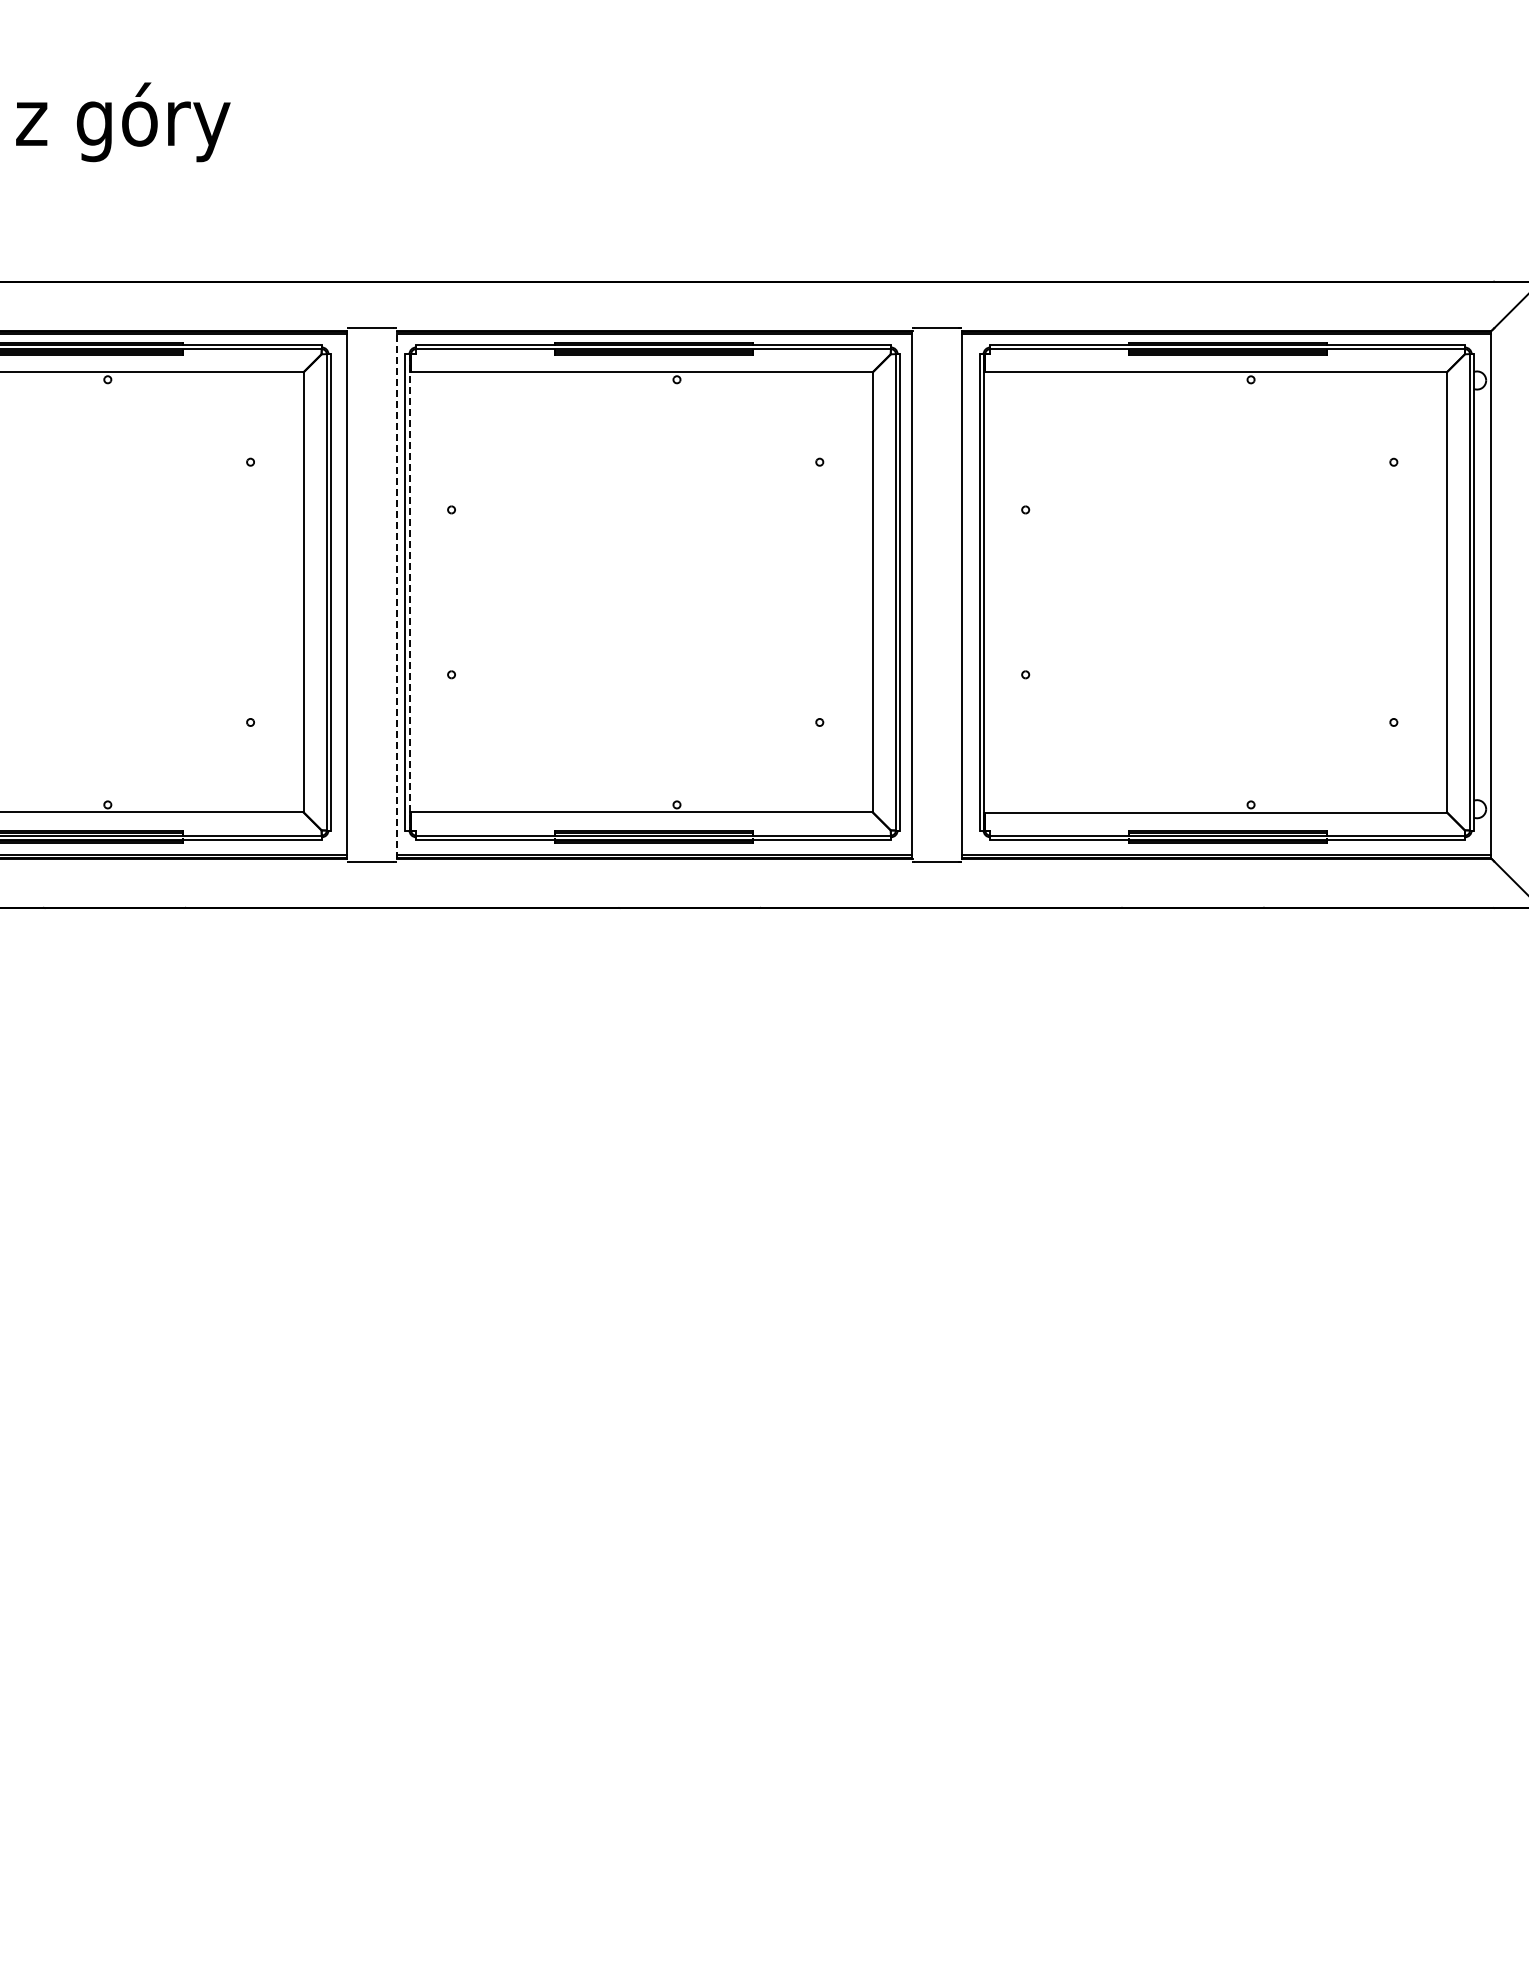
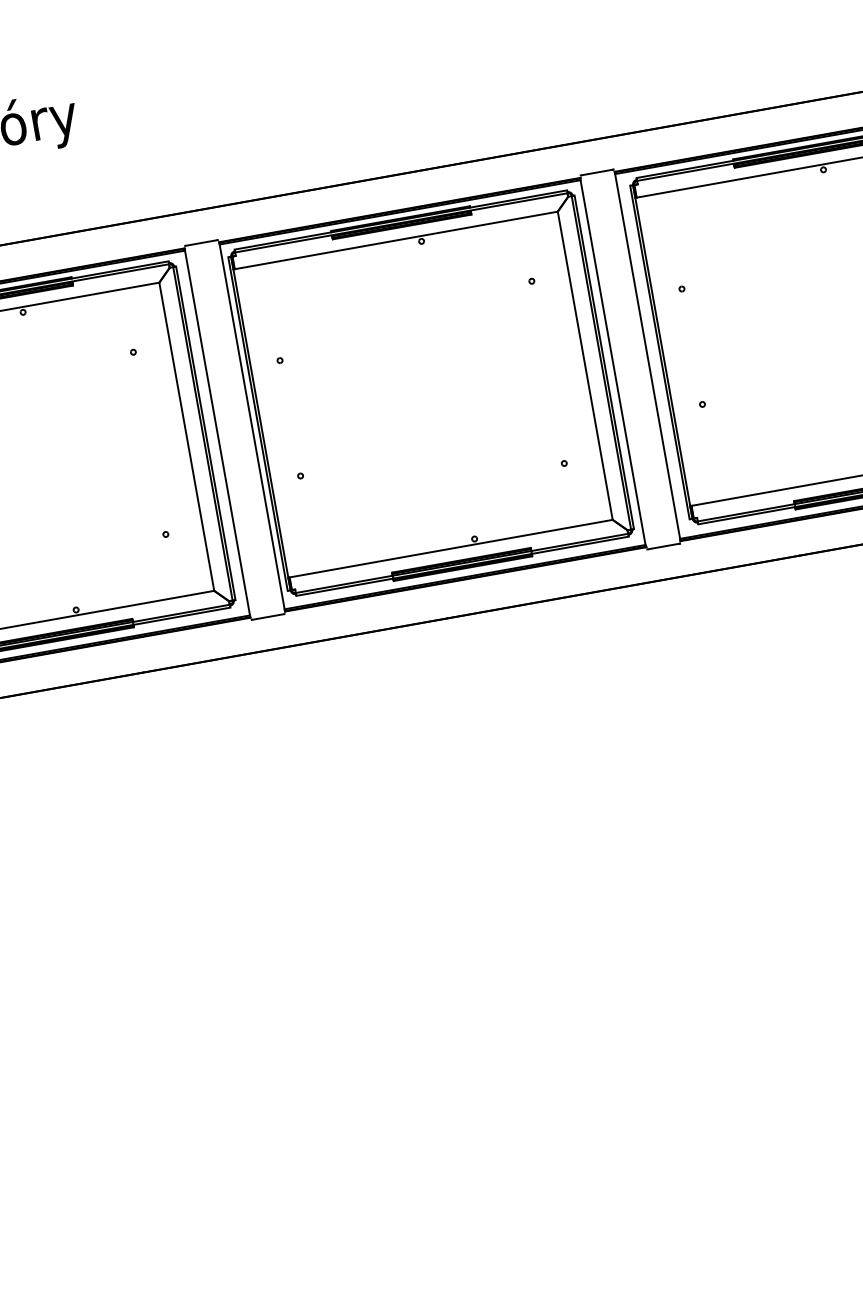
line: (409, 592) -> (260, 423), dashed -> solid
line: (396, 594) -> (252, 426), dashed -> solid

